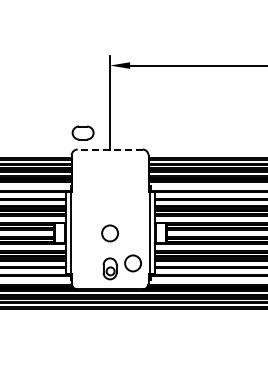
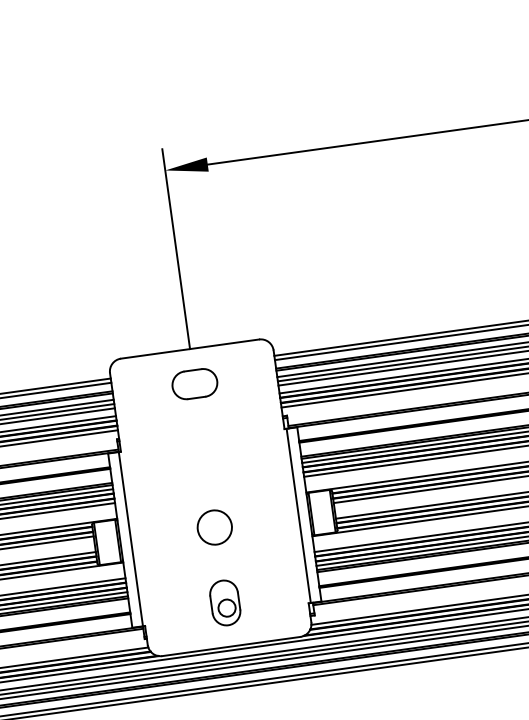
part: (82, 132) -> (193, 383), moved
line: (109, 149) -> (188, 349), dashed -> solid
circle: (132, 263) -> (271, 584), removed

